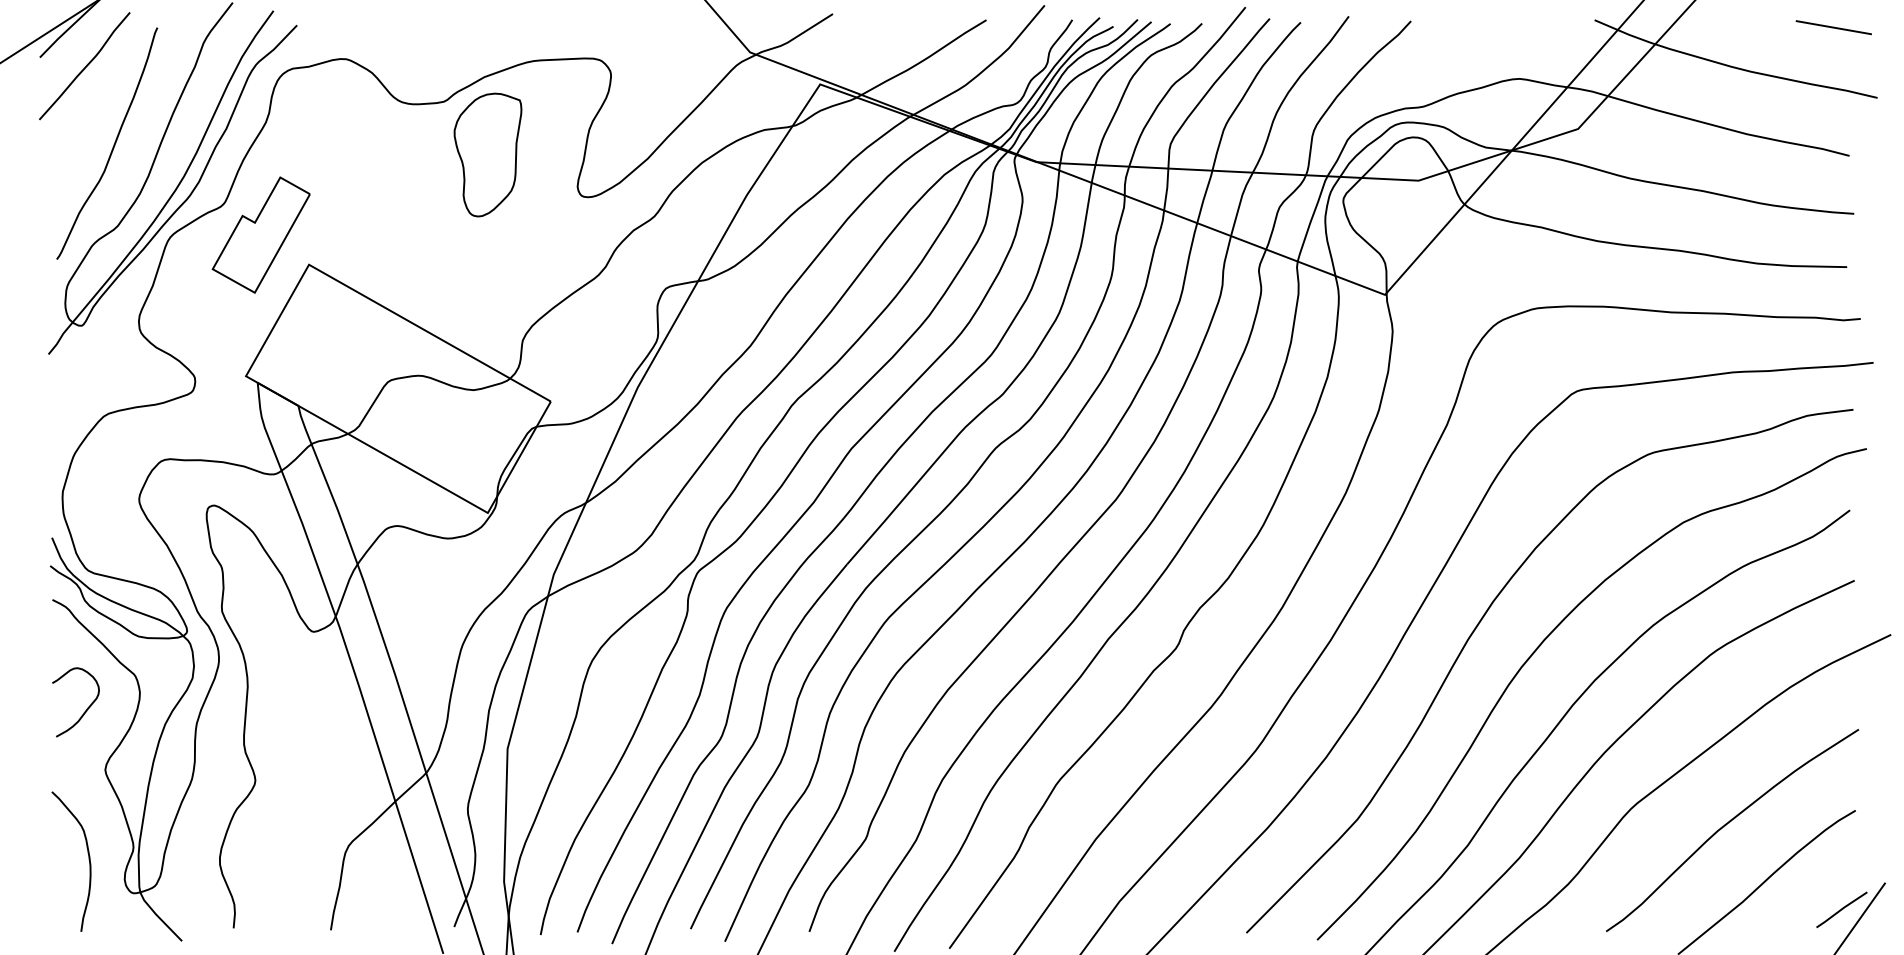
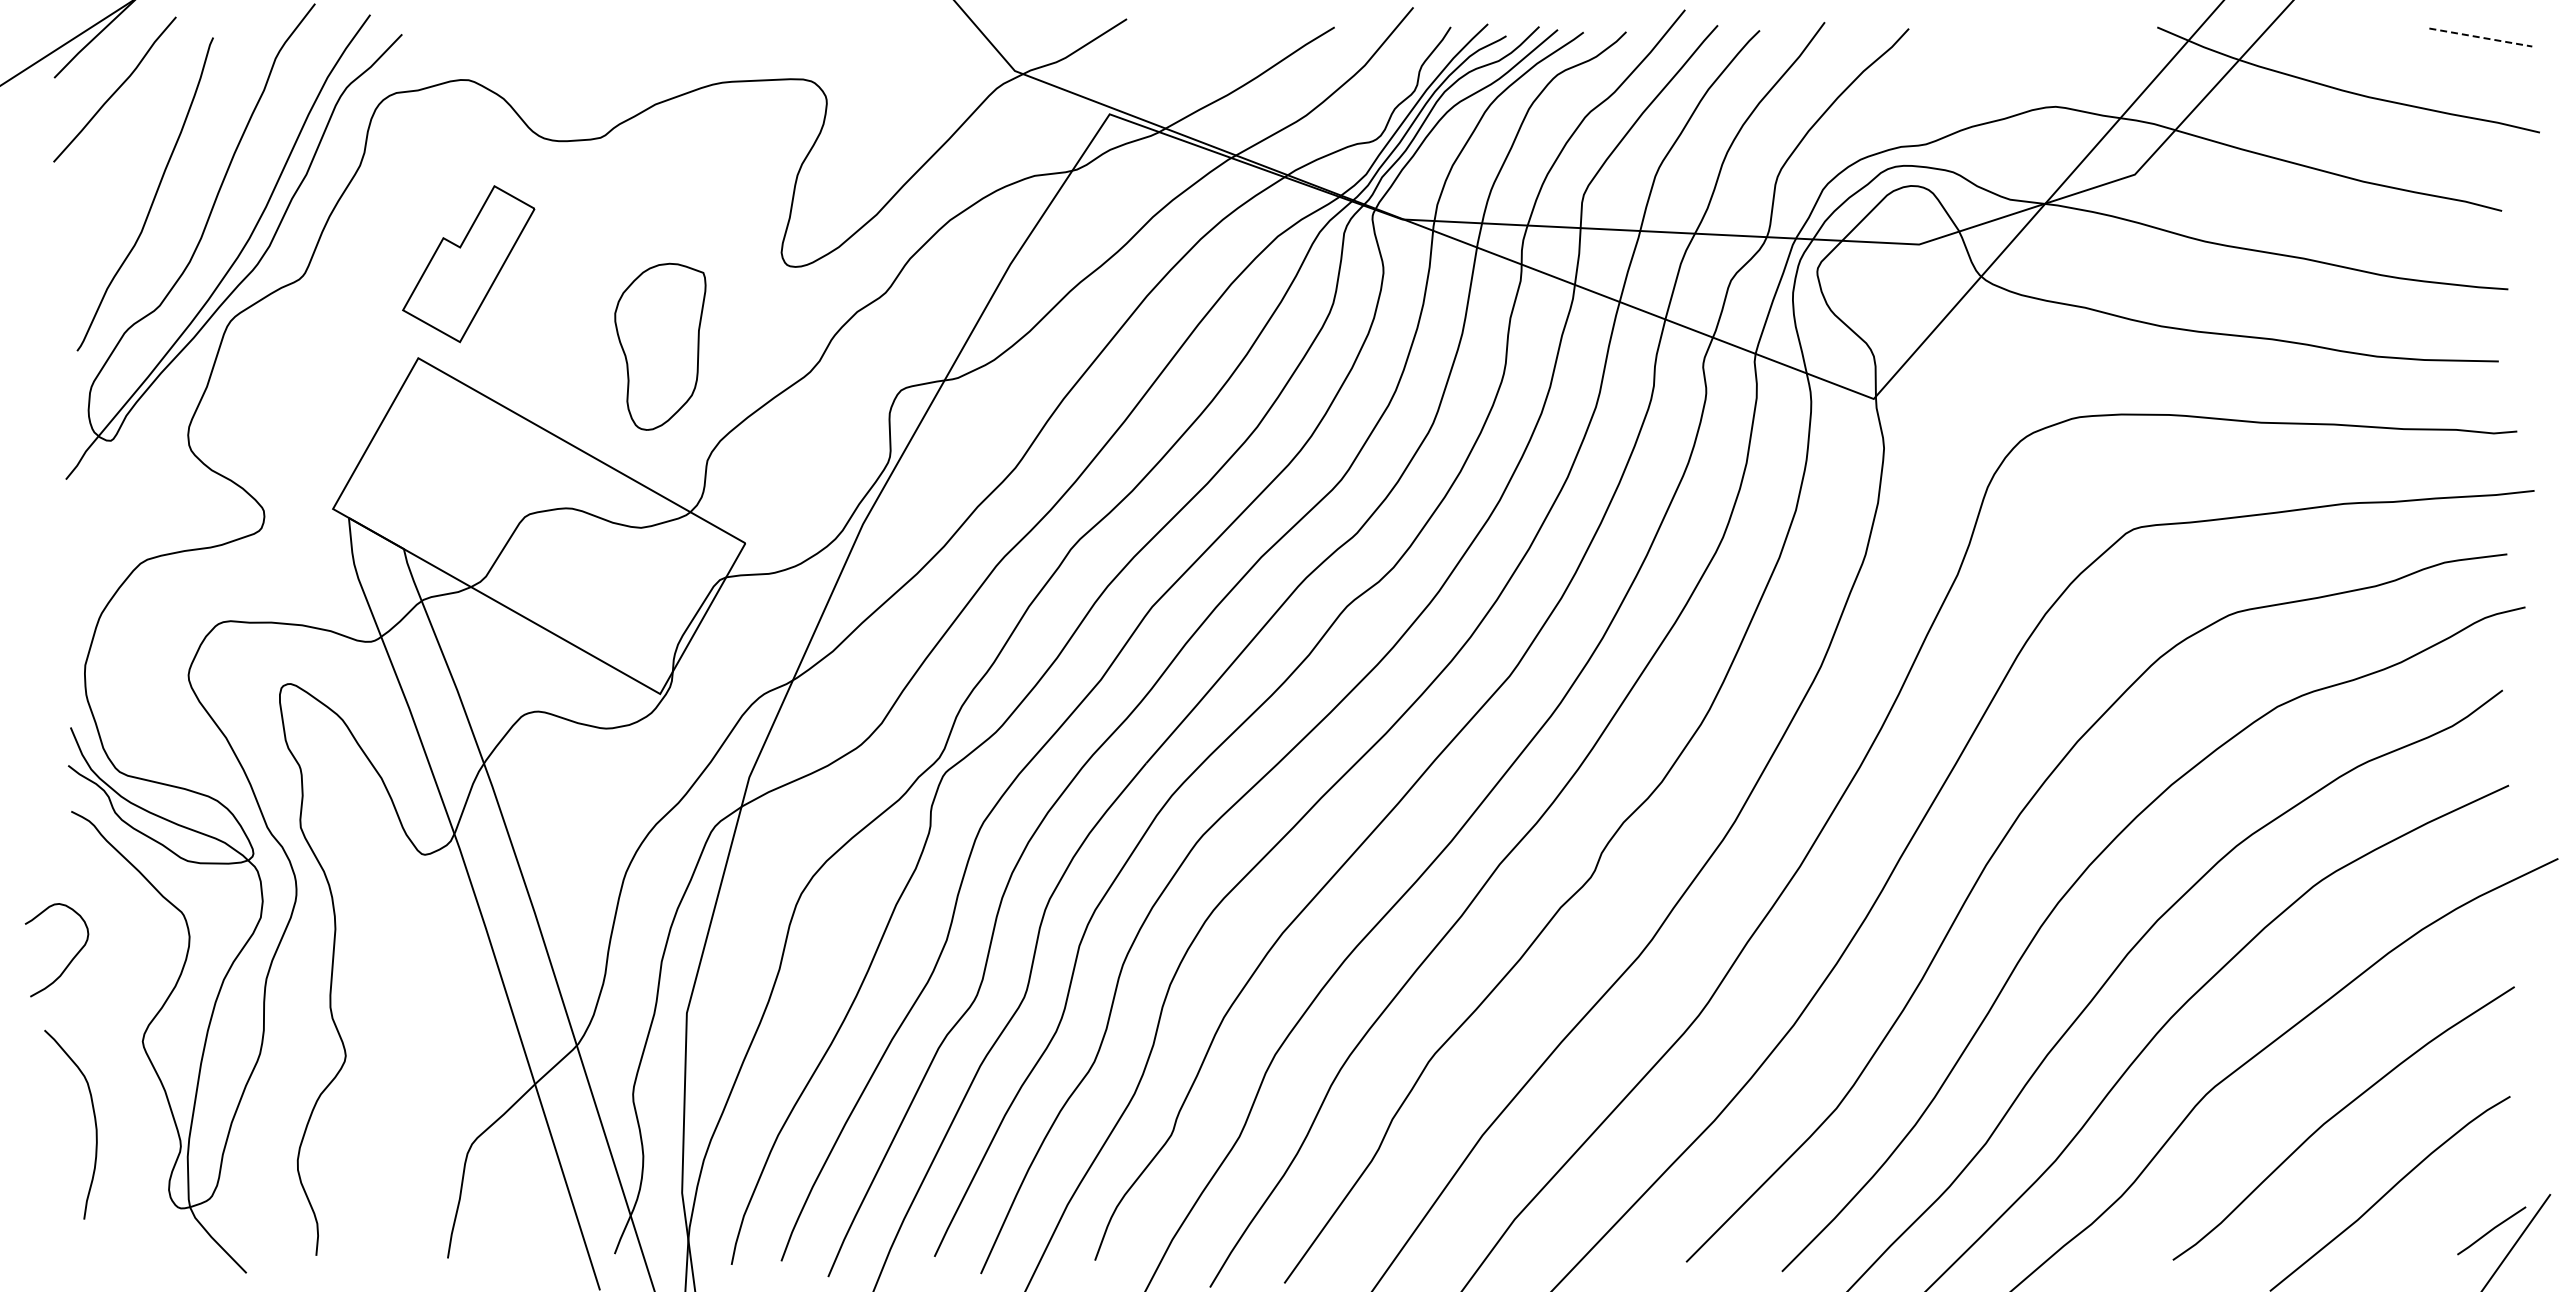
line: (1834, 27) -> (2481, 37), solid -> dashed
part: (488, 154) -> (660, 346), moved
part: (261, 235) -> (468, 264), moved
curve: (85, 710) -> (70, 960), moved
curve: (88, 860) -> (94, 1122), moved

